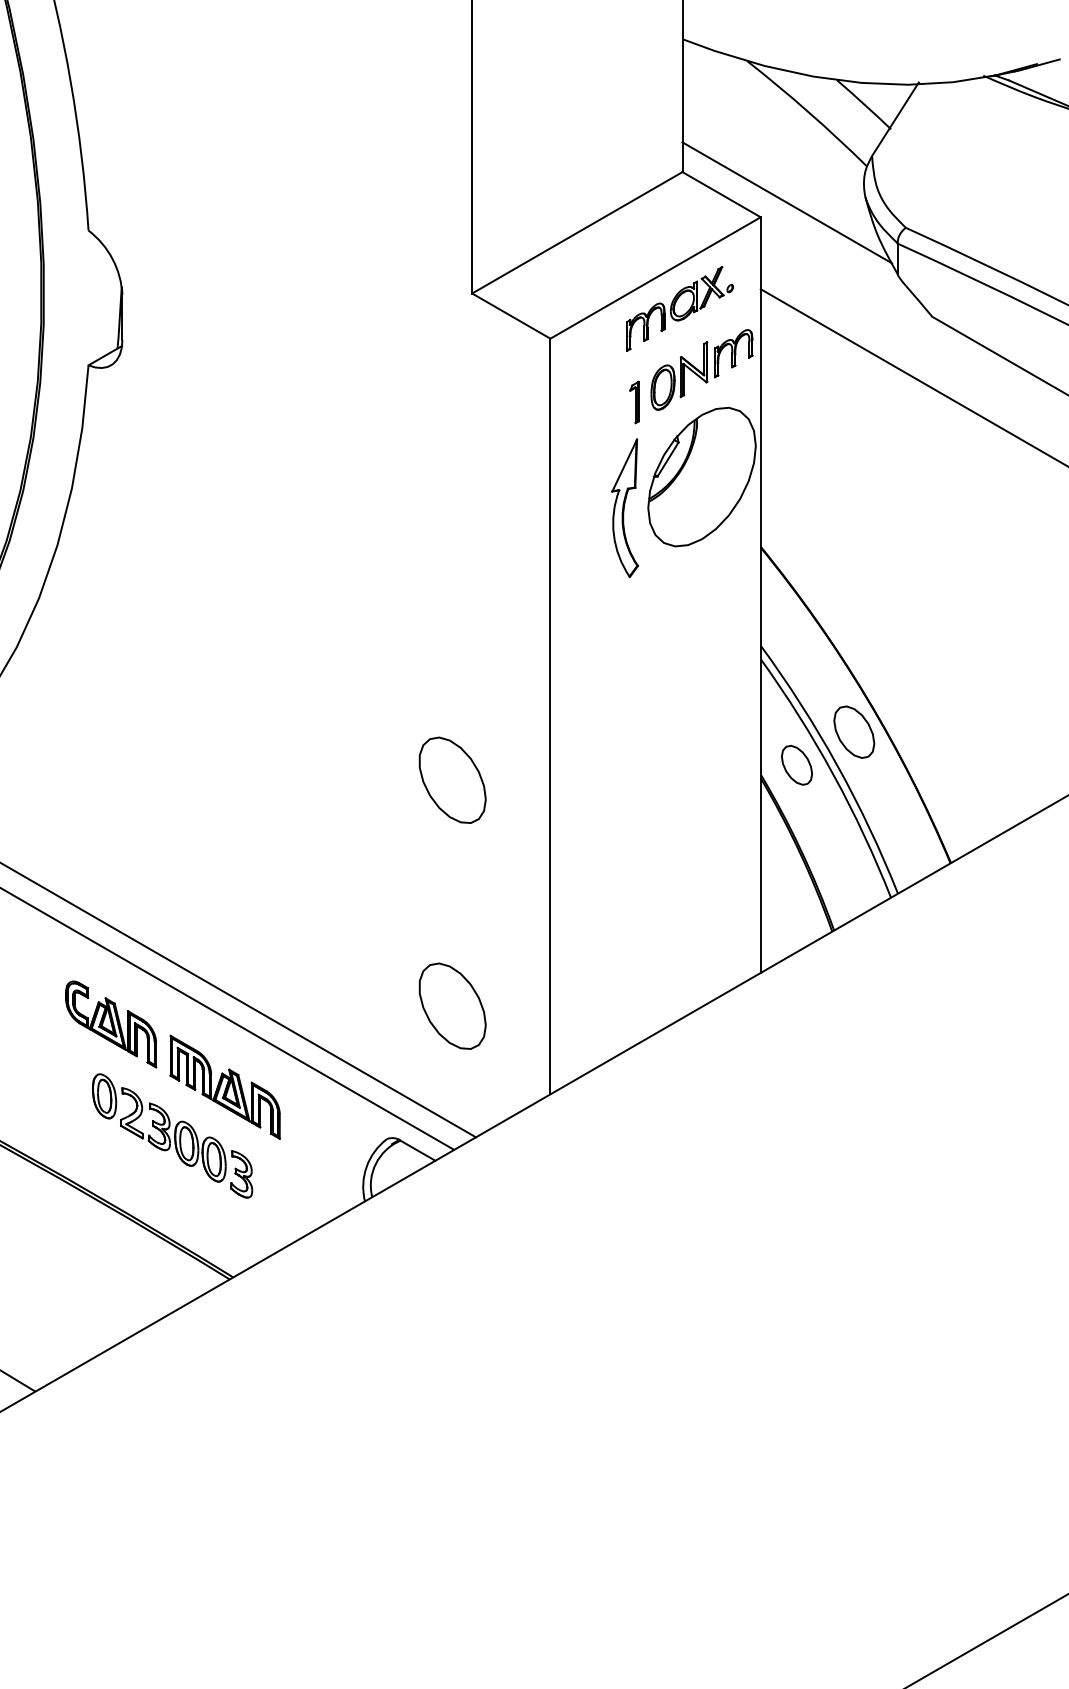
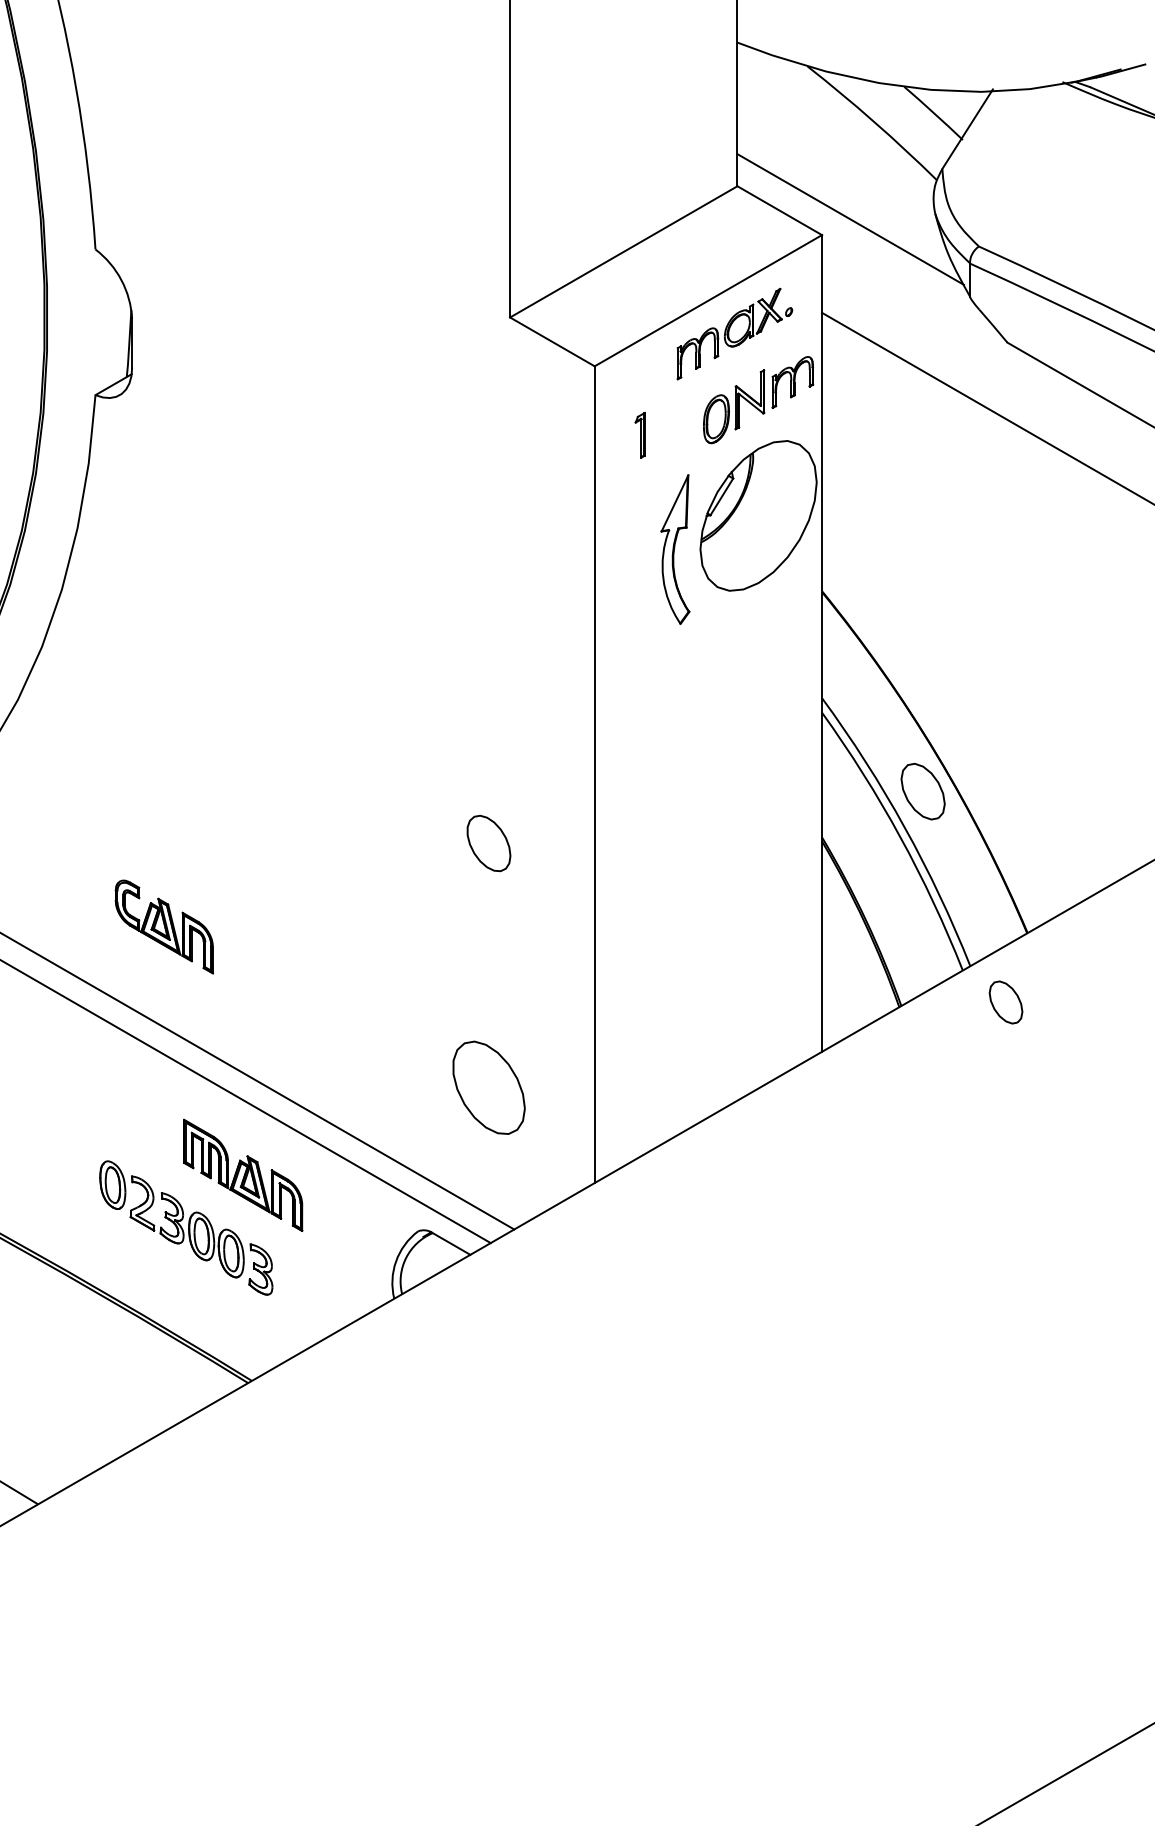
part: (634, 402) -> (640, 435), moved
part: (796, 765) -> (1005, 1002), moved
part: (452, 779) -> (488, 842), size x0.6
part: (111, 1024) -> (164, 927), moved

